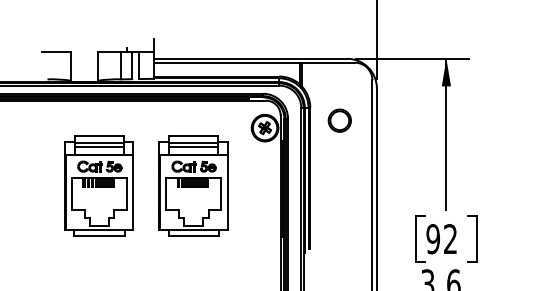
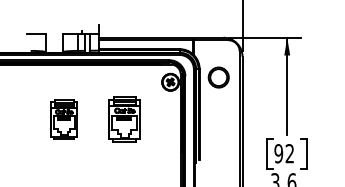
circle: (339, 120) -> (218, 77), size x1.4
part: (98, 185) -> (63, 119), size x0.6
part: (193, 185) -> (124, 119), size x0.7

